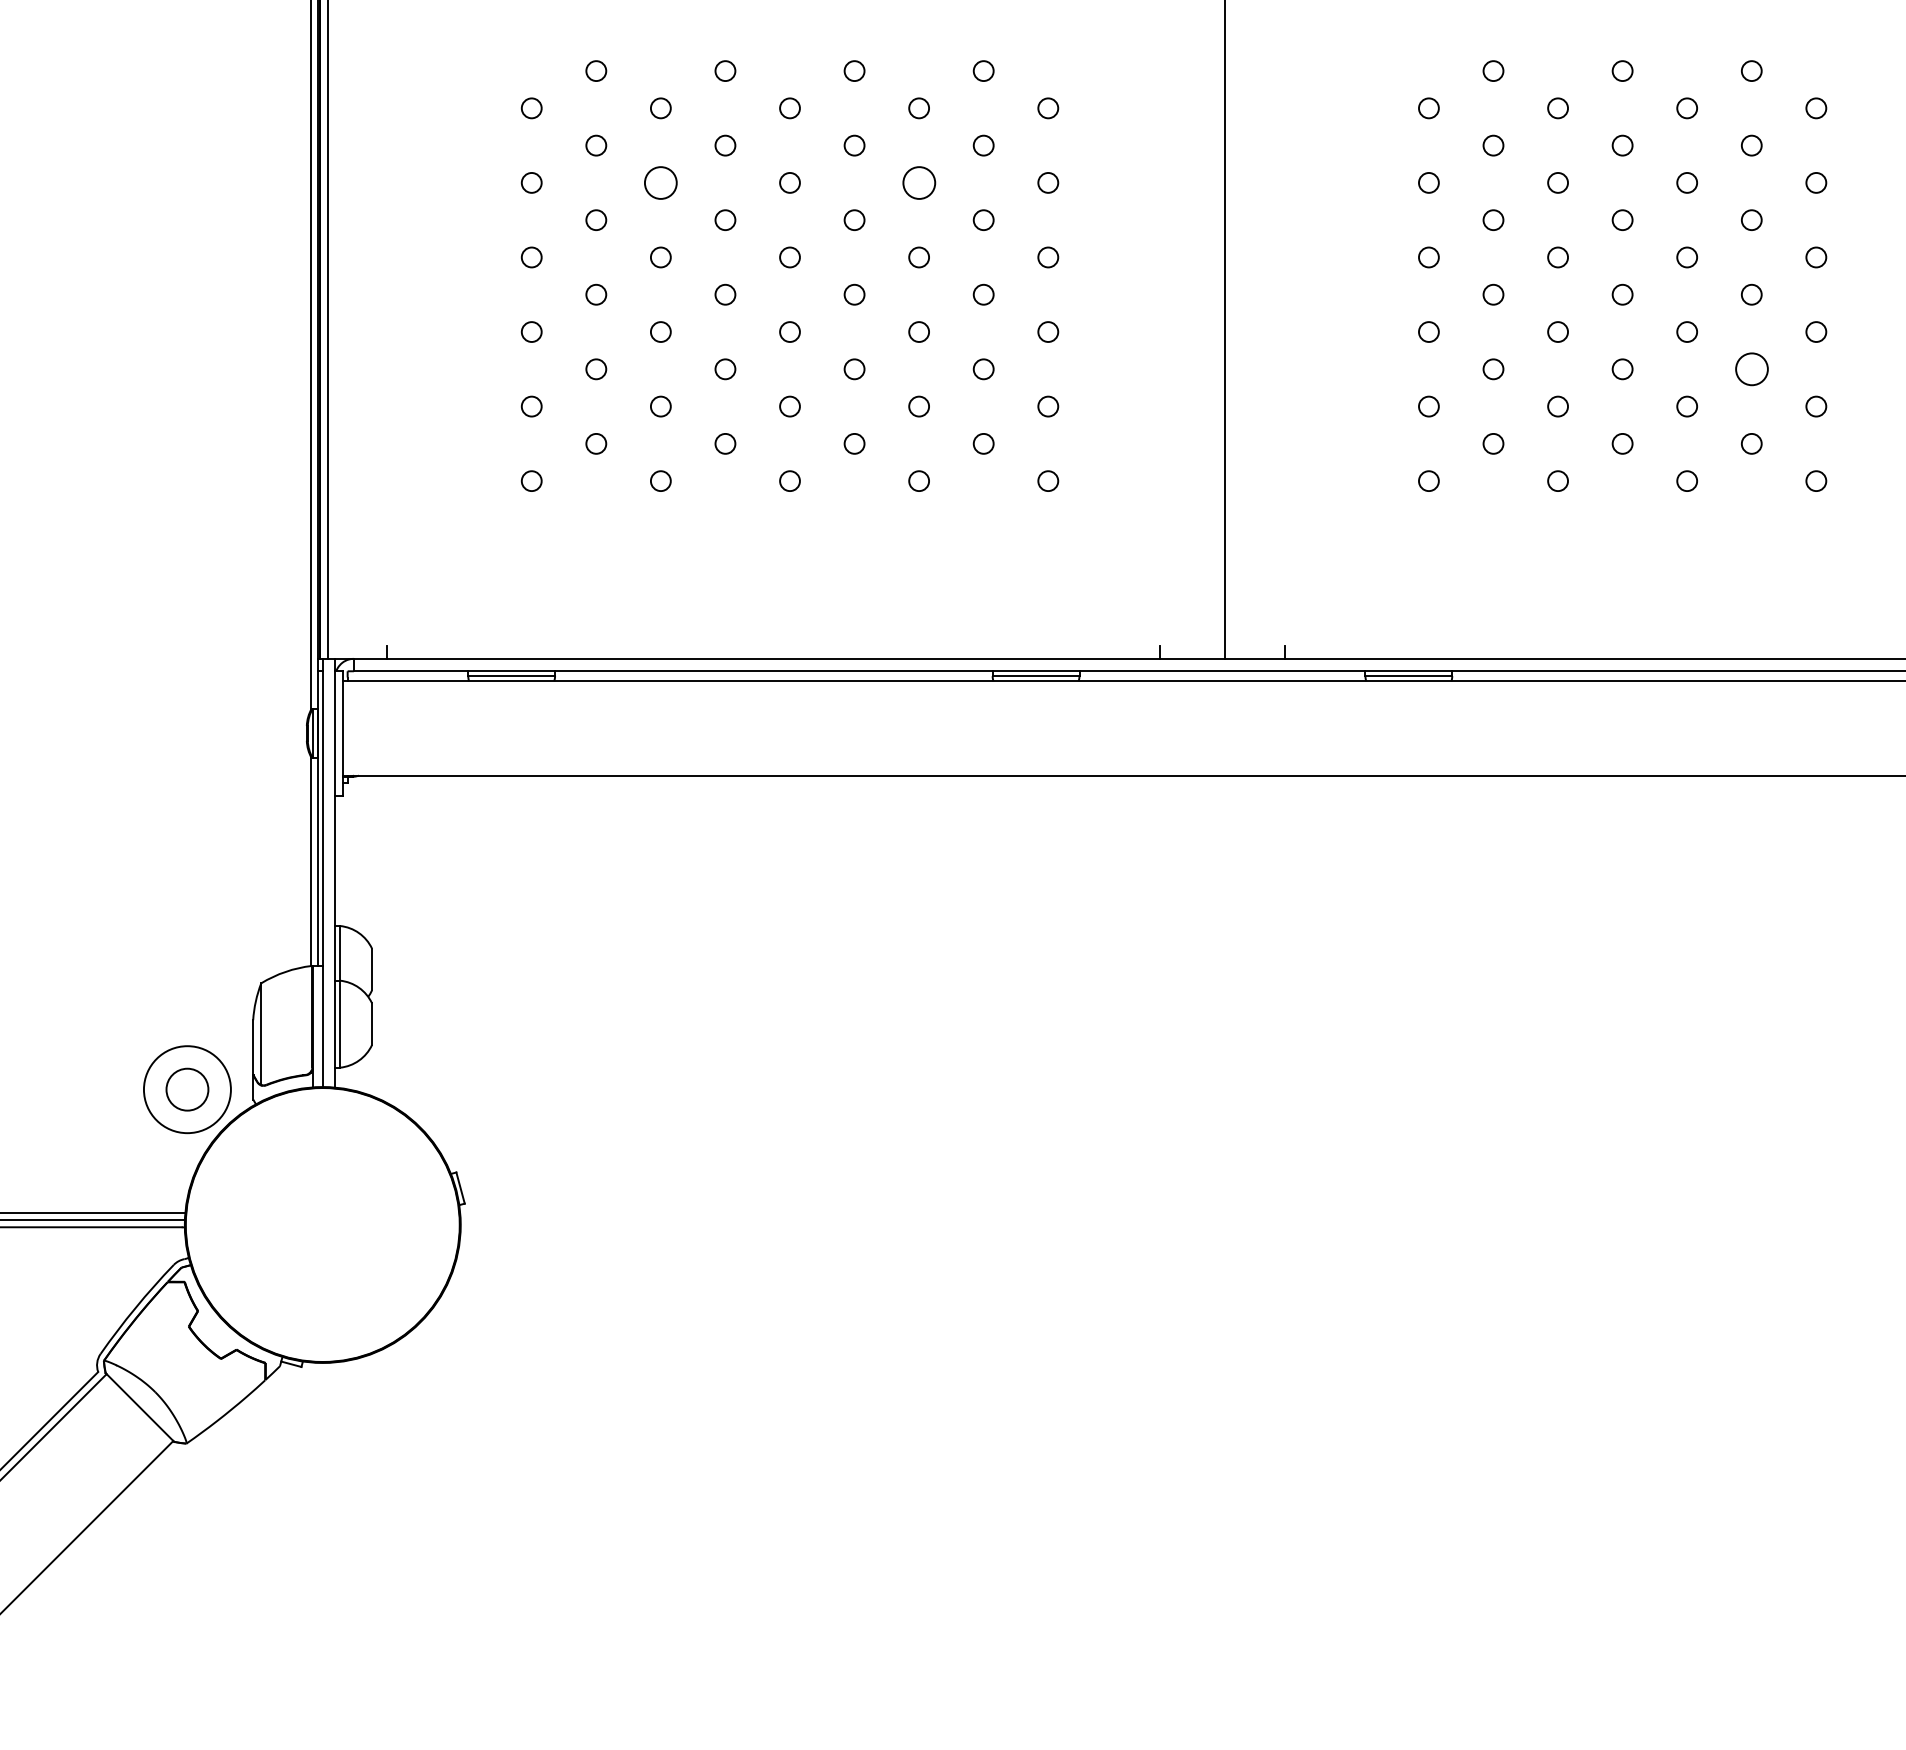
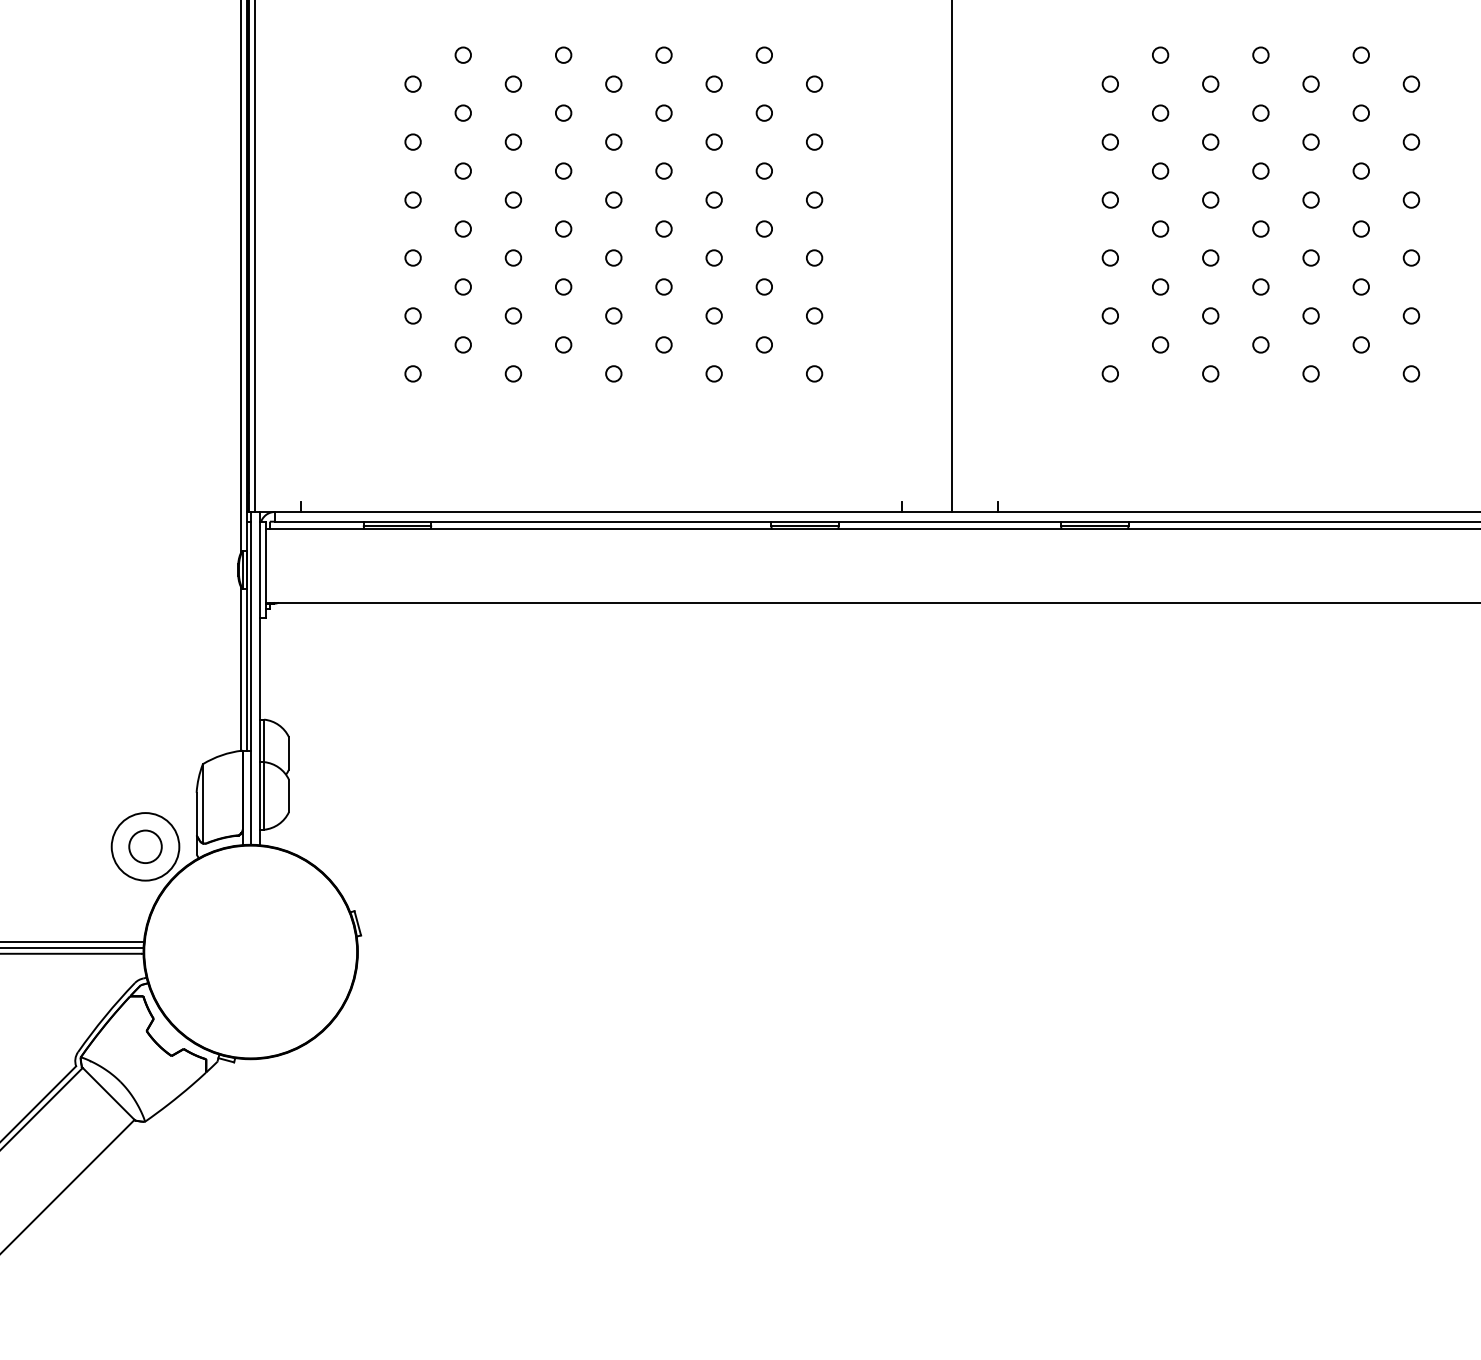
circle: (660, 182) -> (513, 141), size x0.62
circle: (918, 182) -> (713, 141), size x0.62
circle: (1750, 368) -> (1360, 286), size x0.62

